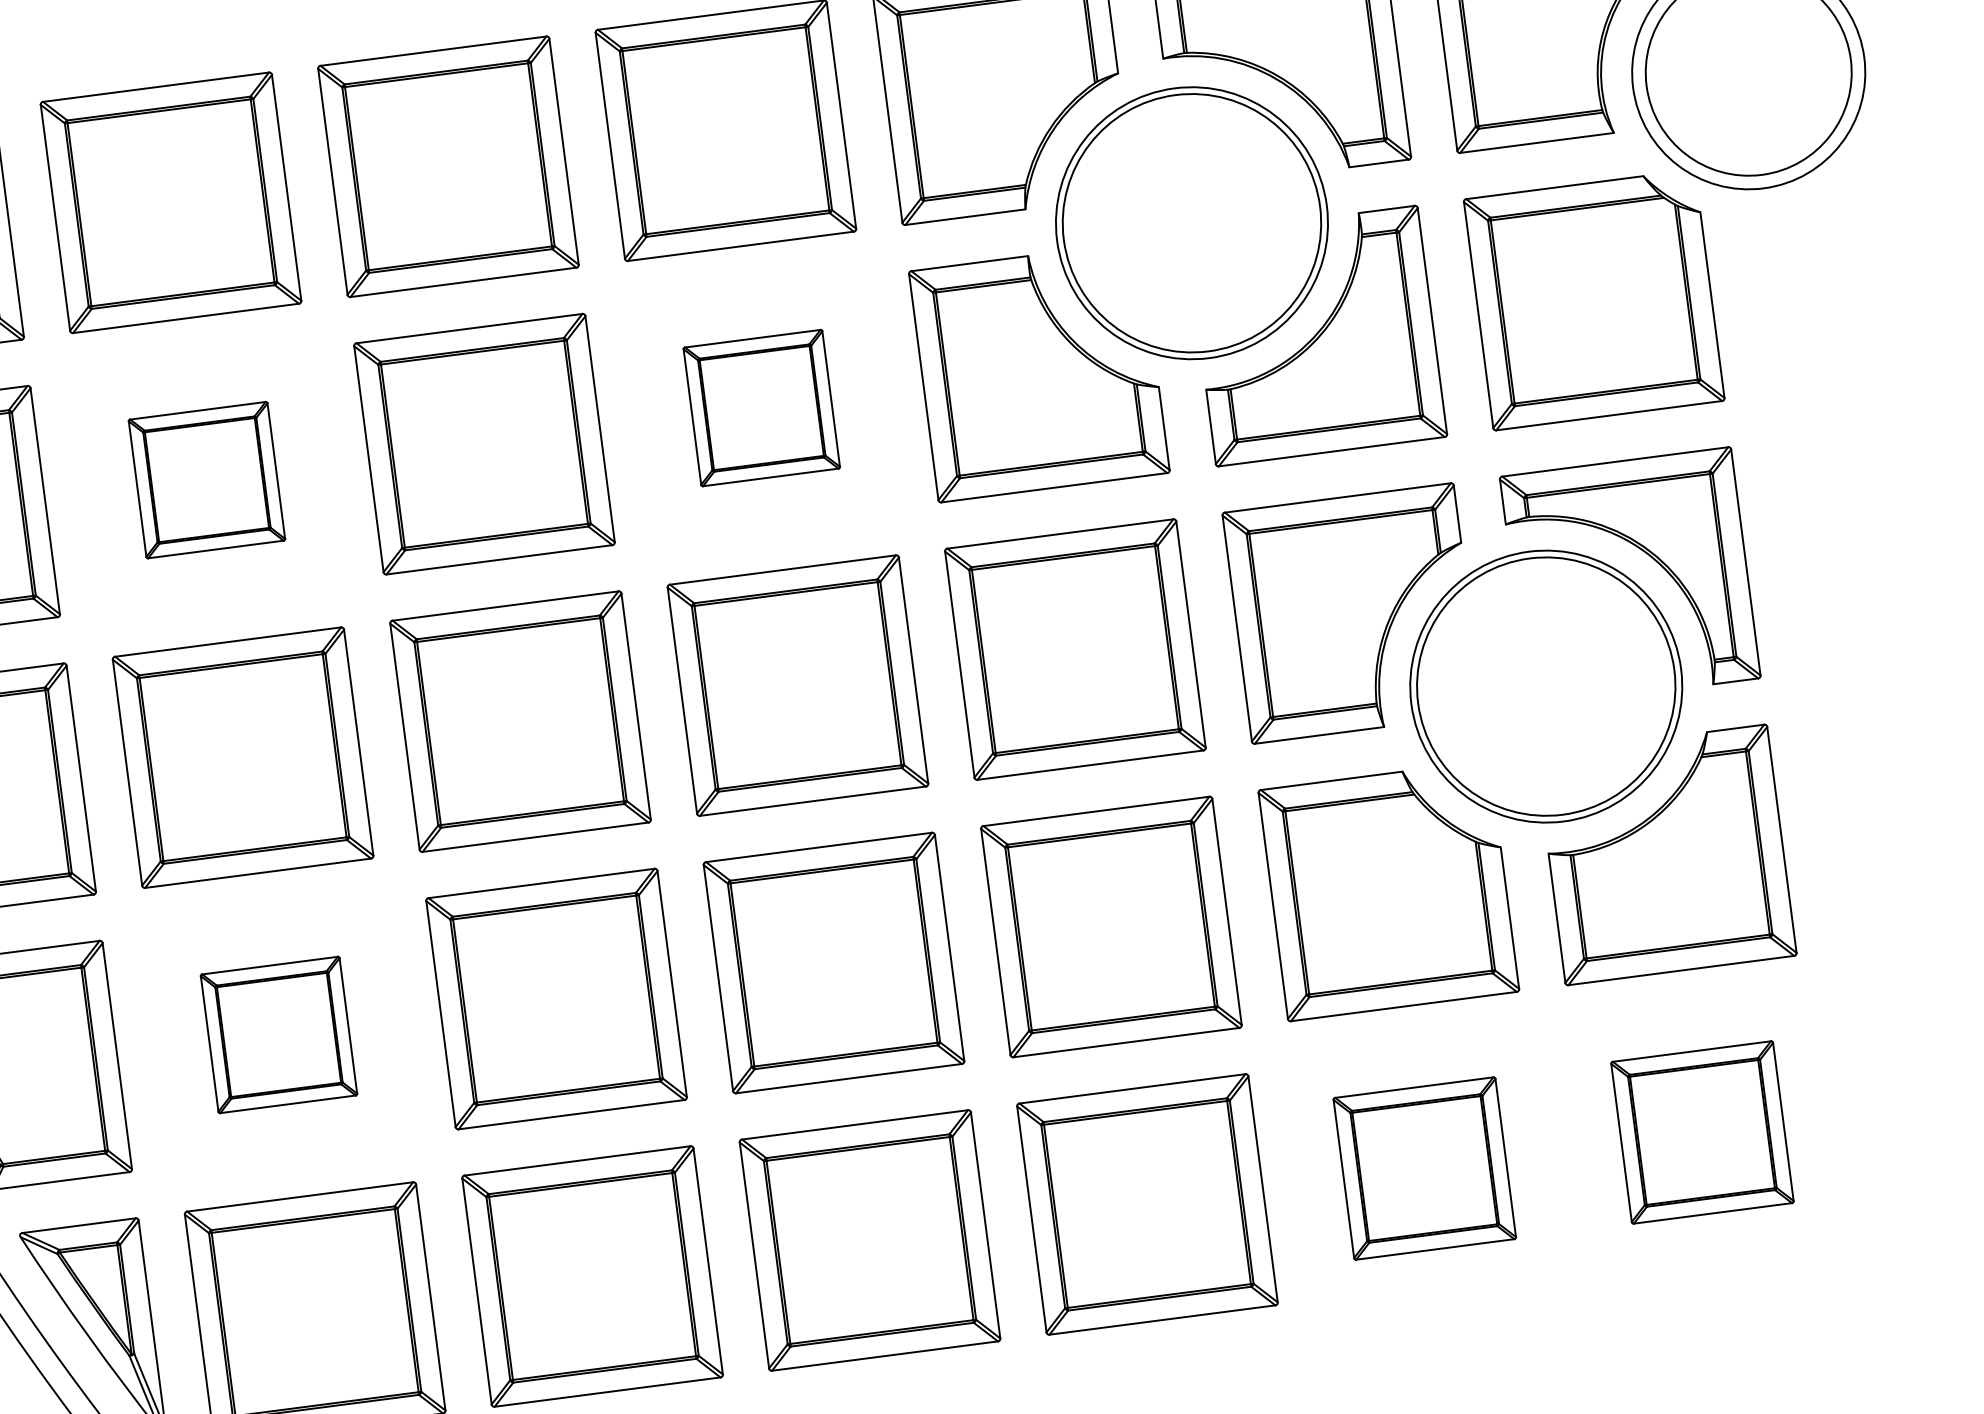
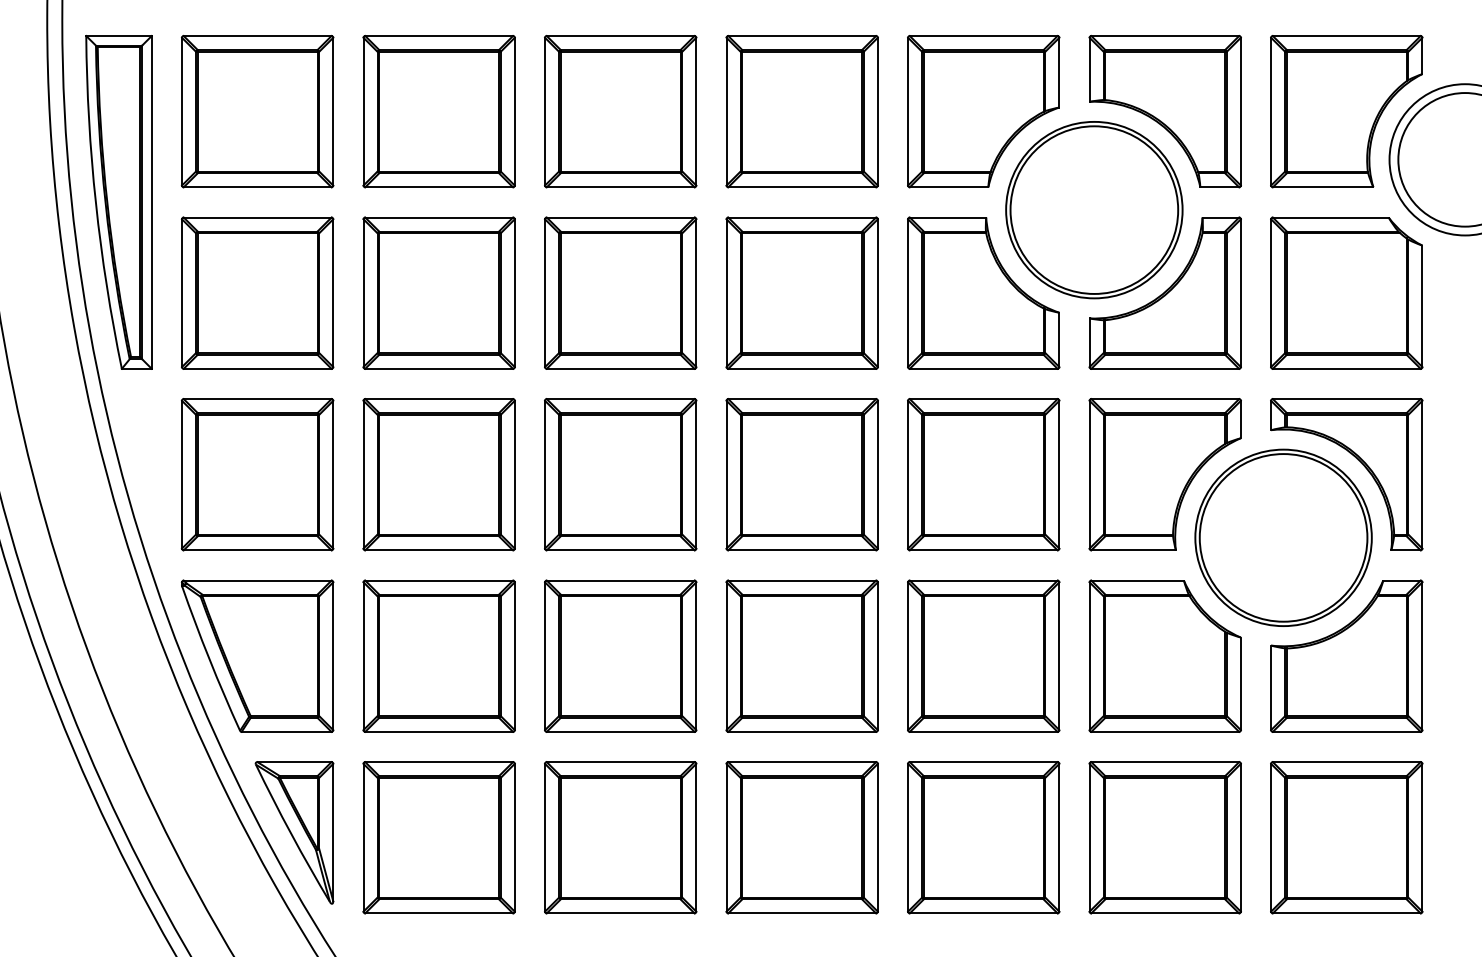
part: (760, 407) -> (801, 292), size x1.67
part: (205, 479) -> (438, 292), size x1.67
part: (277, 1034) -> (438, 655), size x1.67
part: (1701, 1132) -> (1346, 837), size x1.43
part: (1423, 1168) -> (1164, 837), size x1.43

